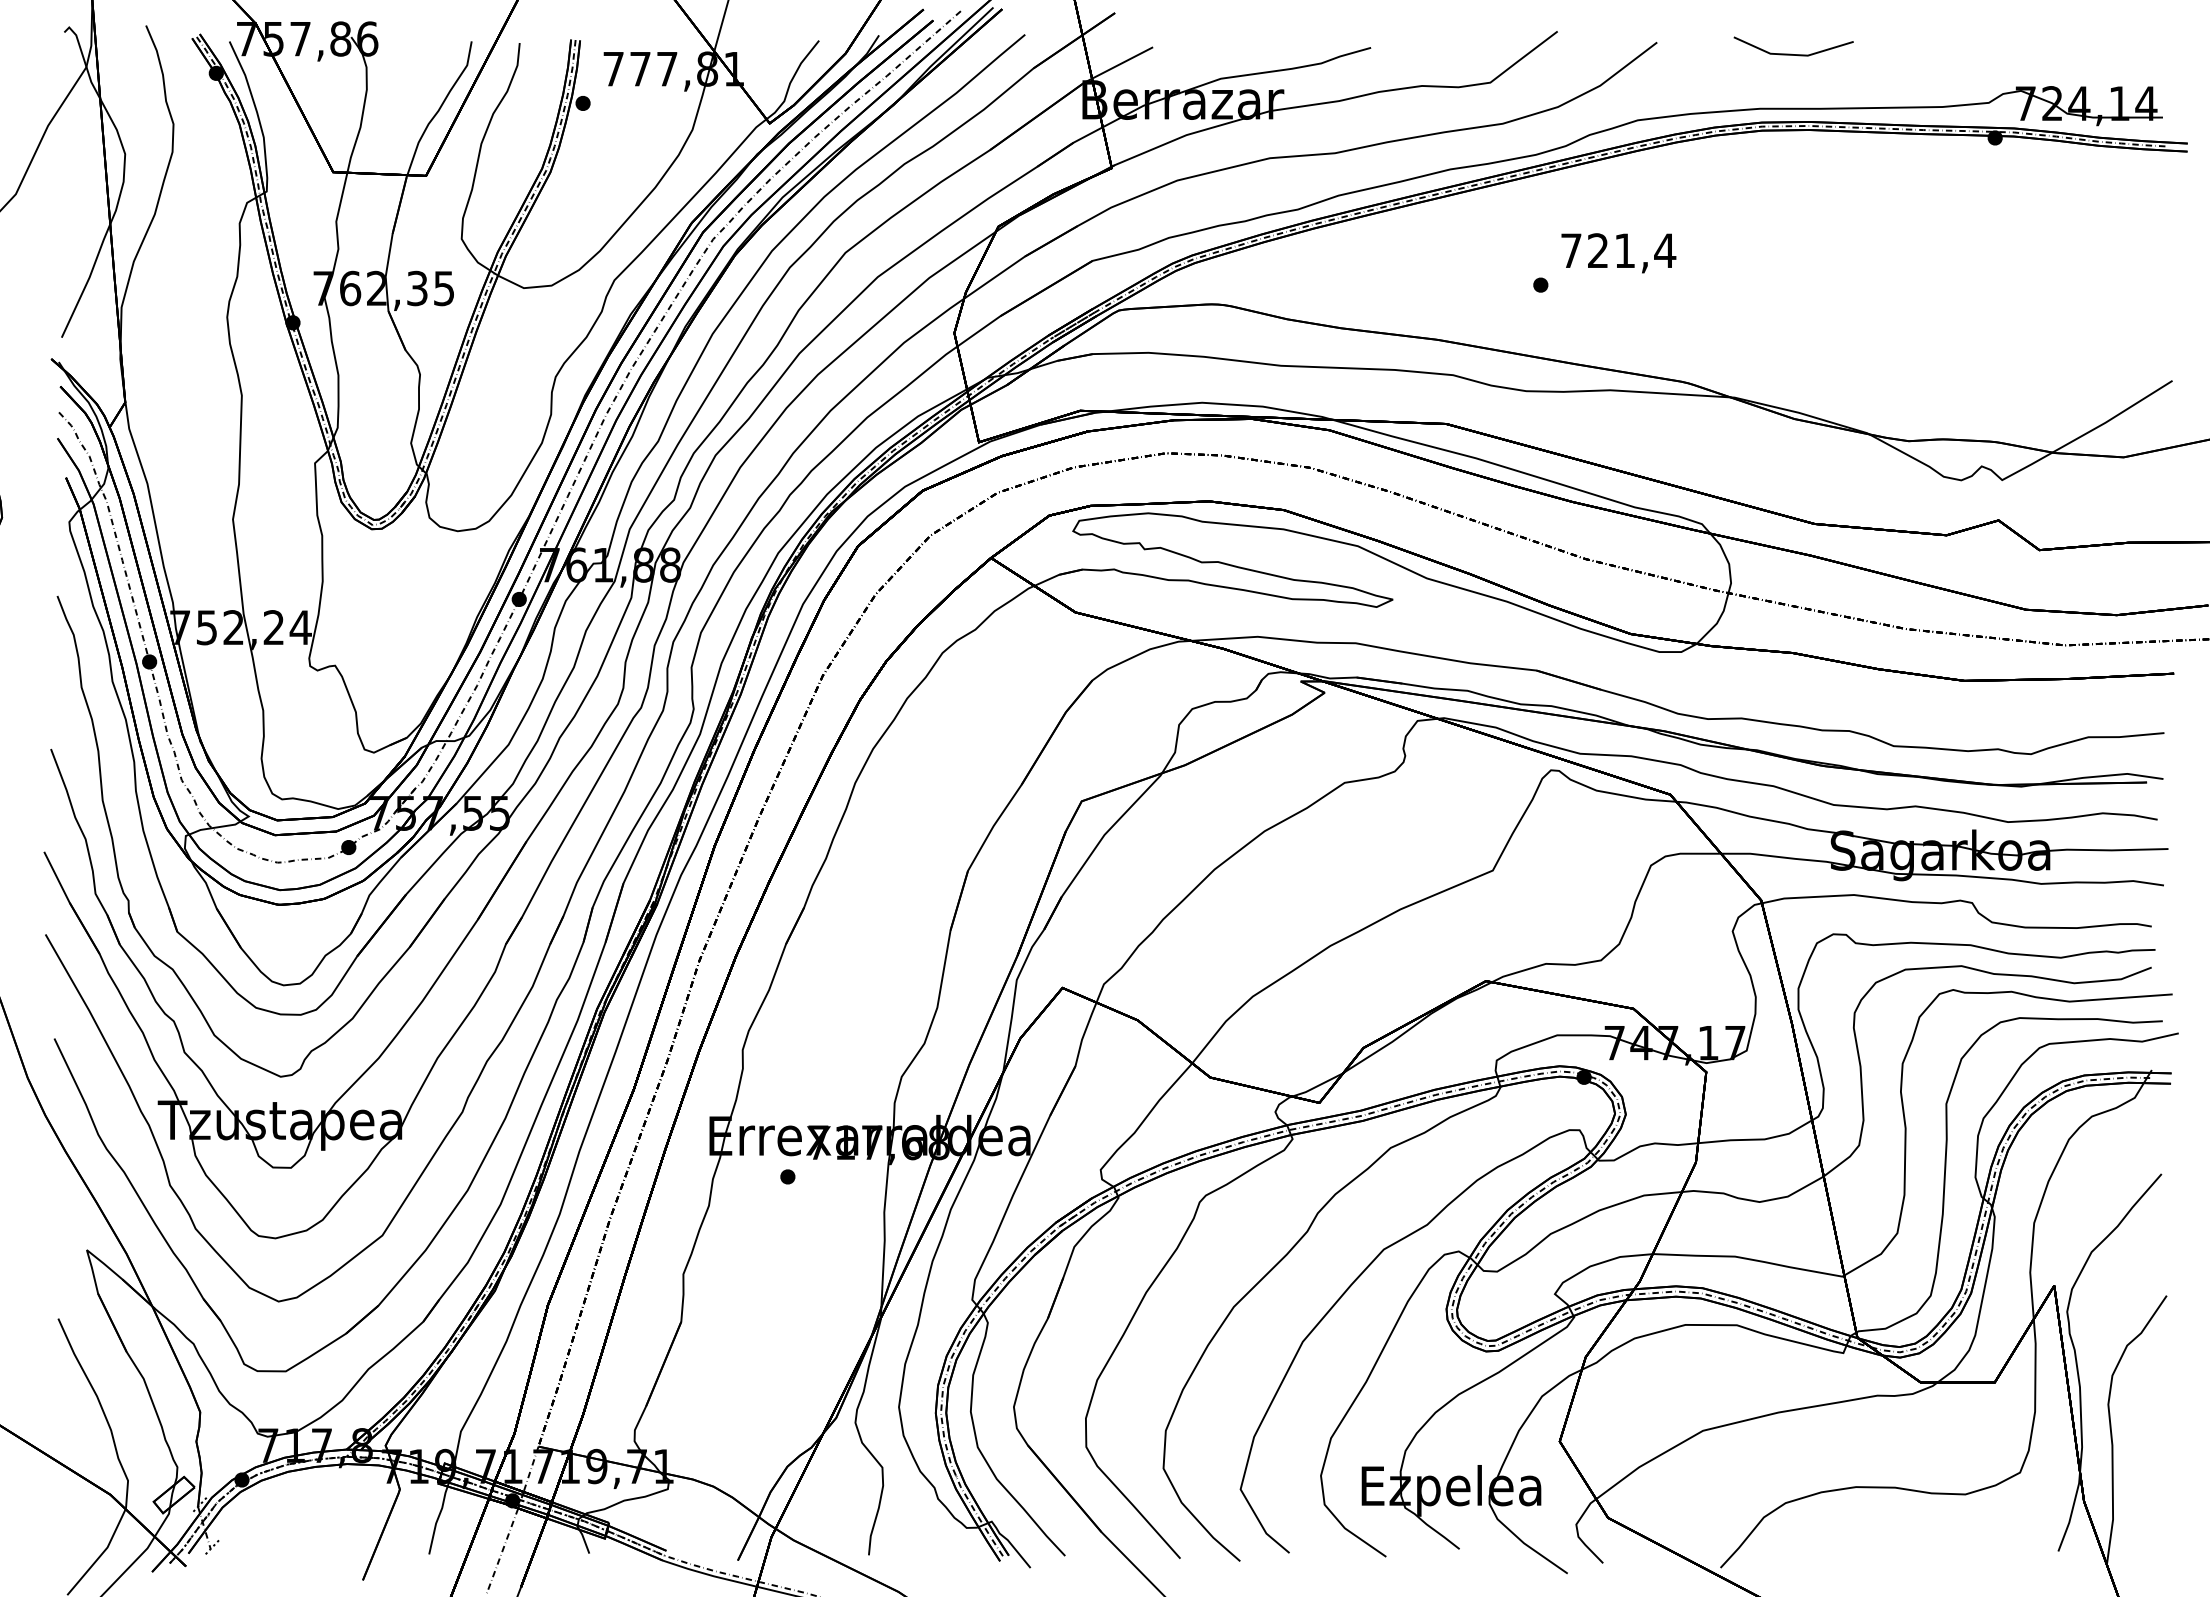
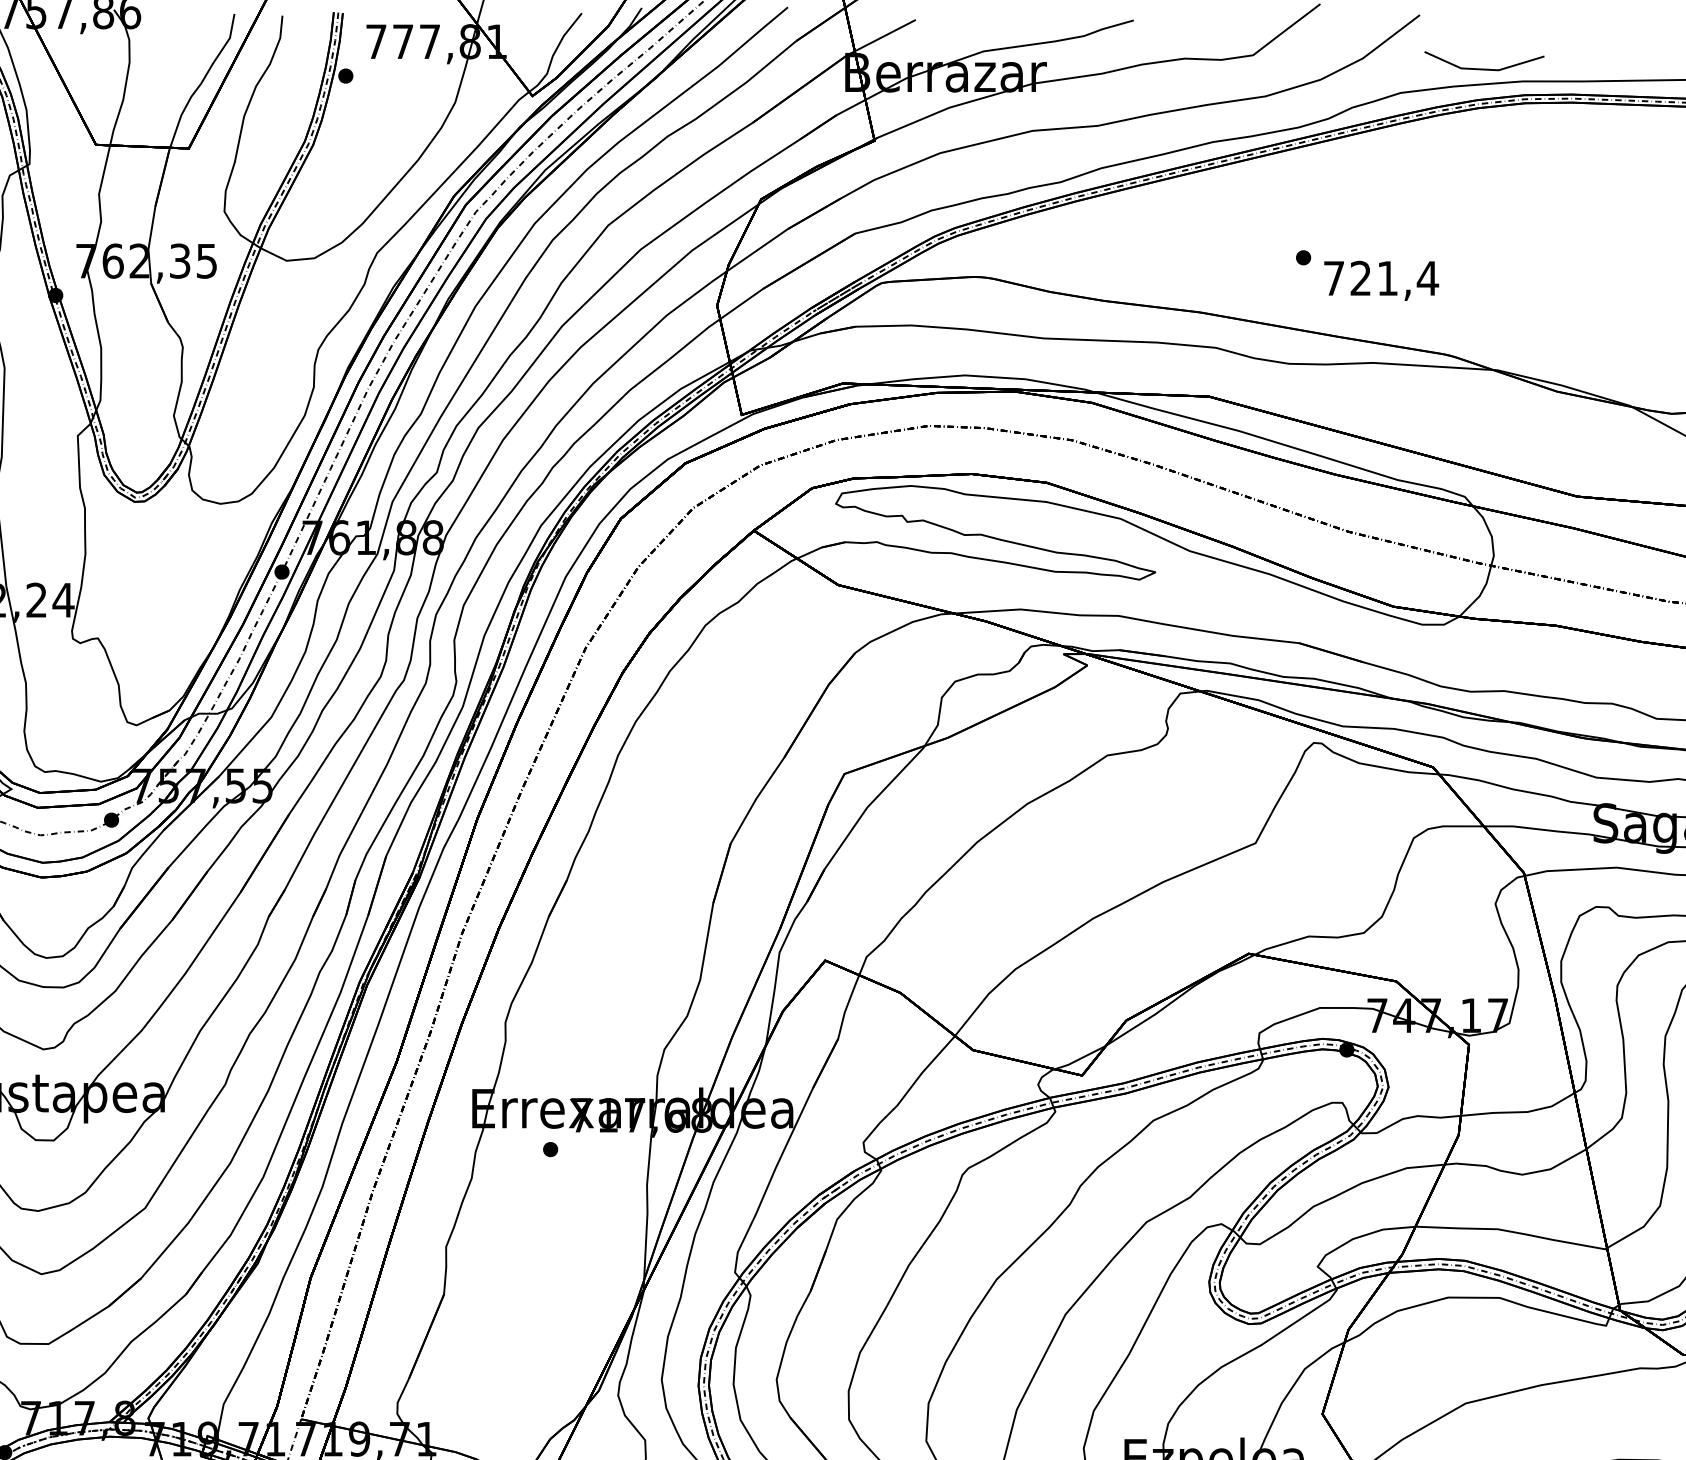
line: (1791, 53) -> (1482, 68), moved
text: (1618, 253) -> (1381, 281), moved

